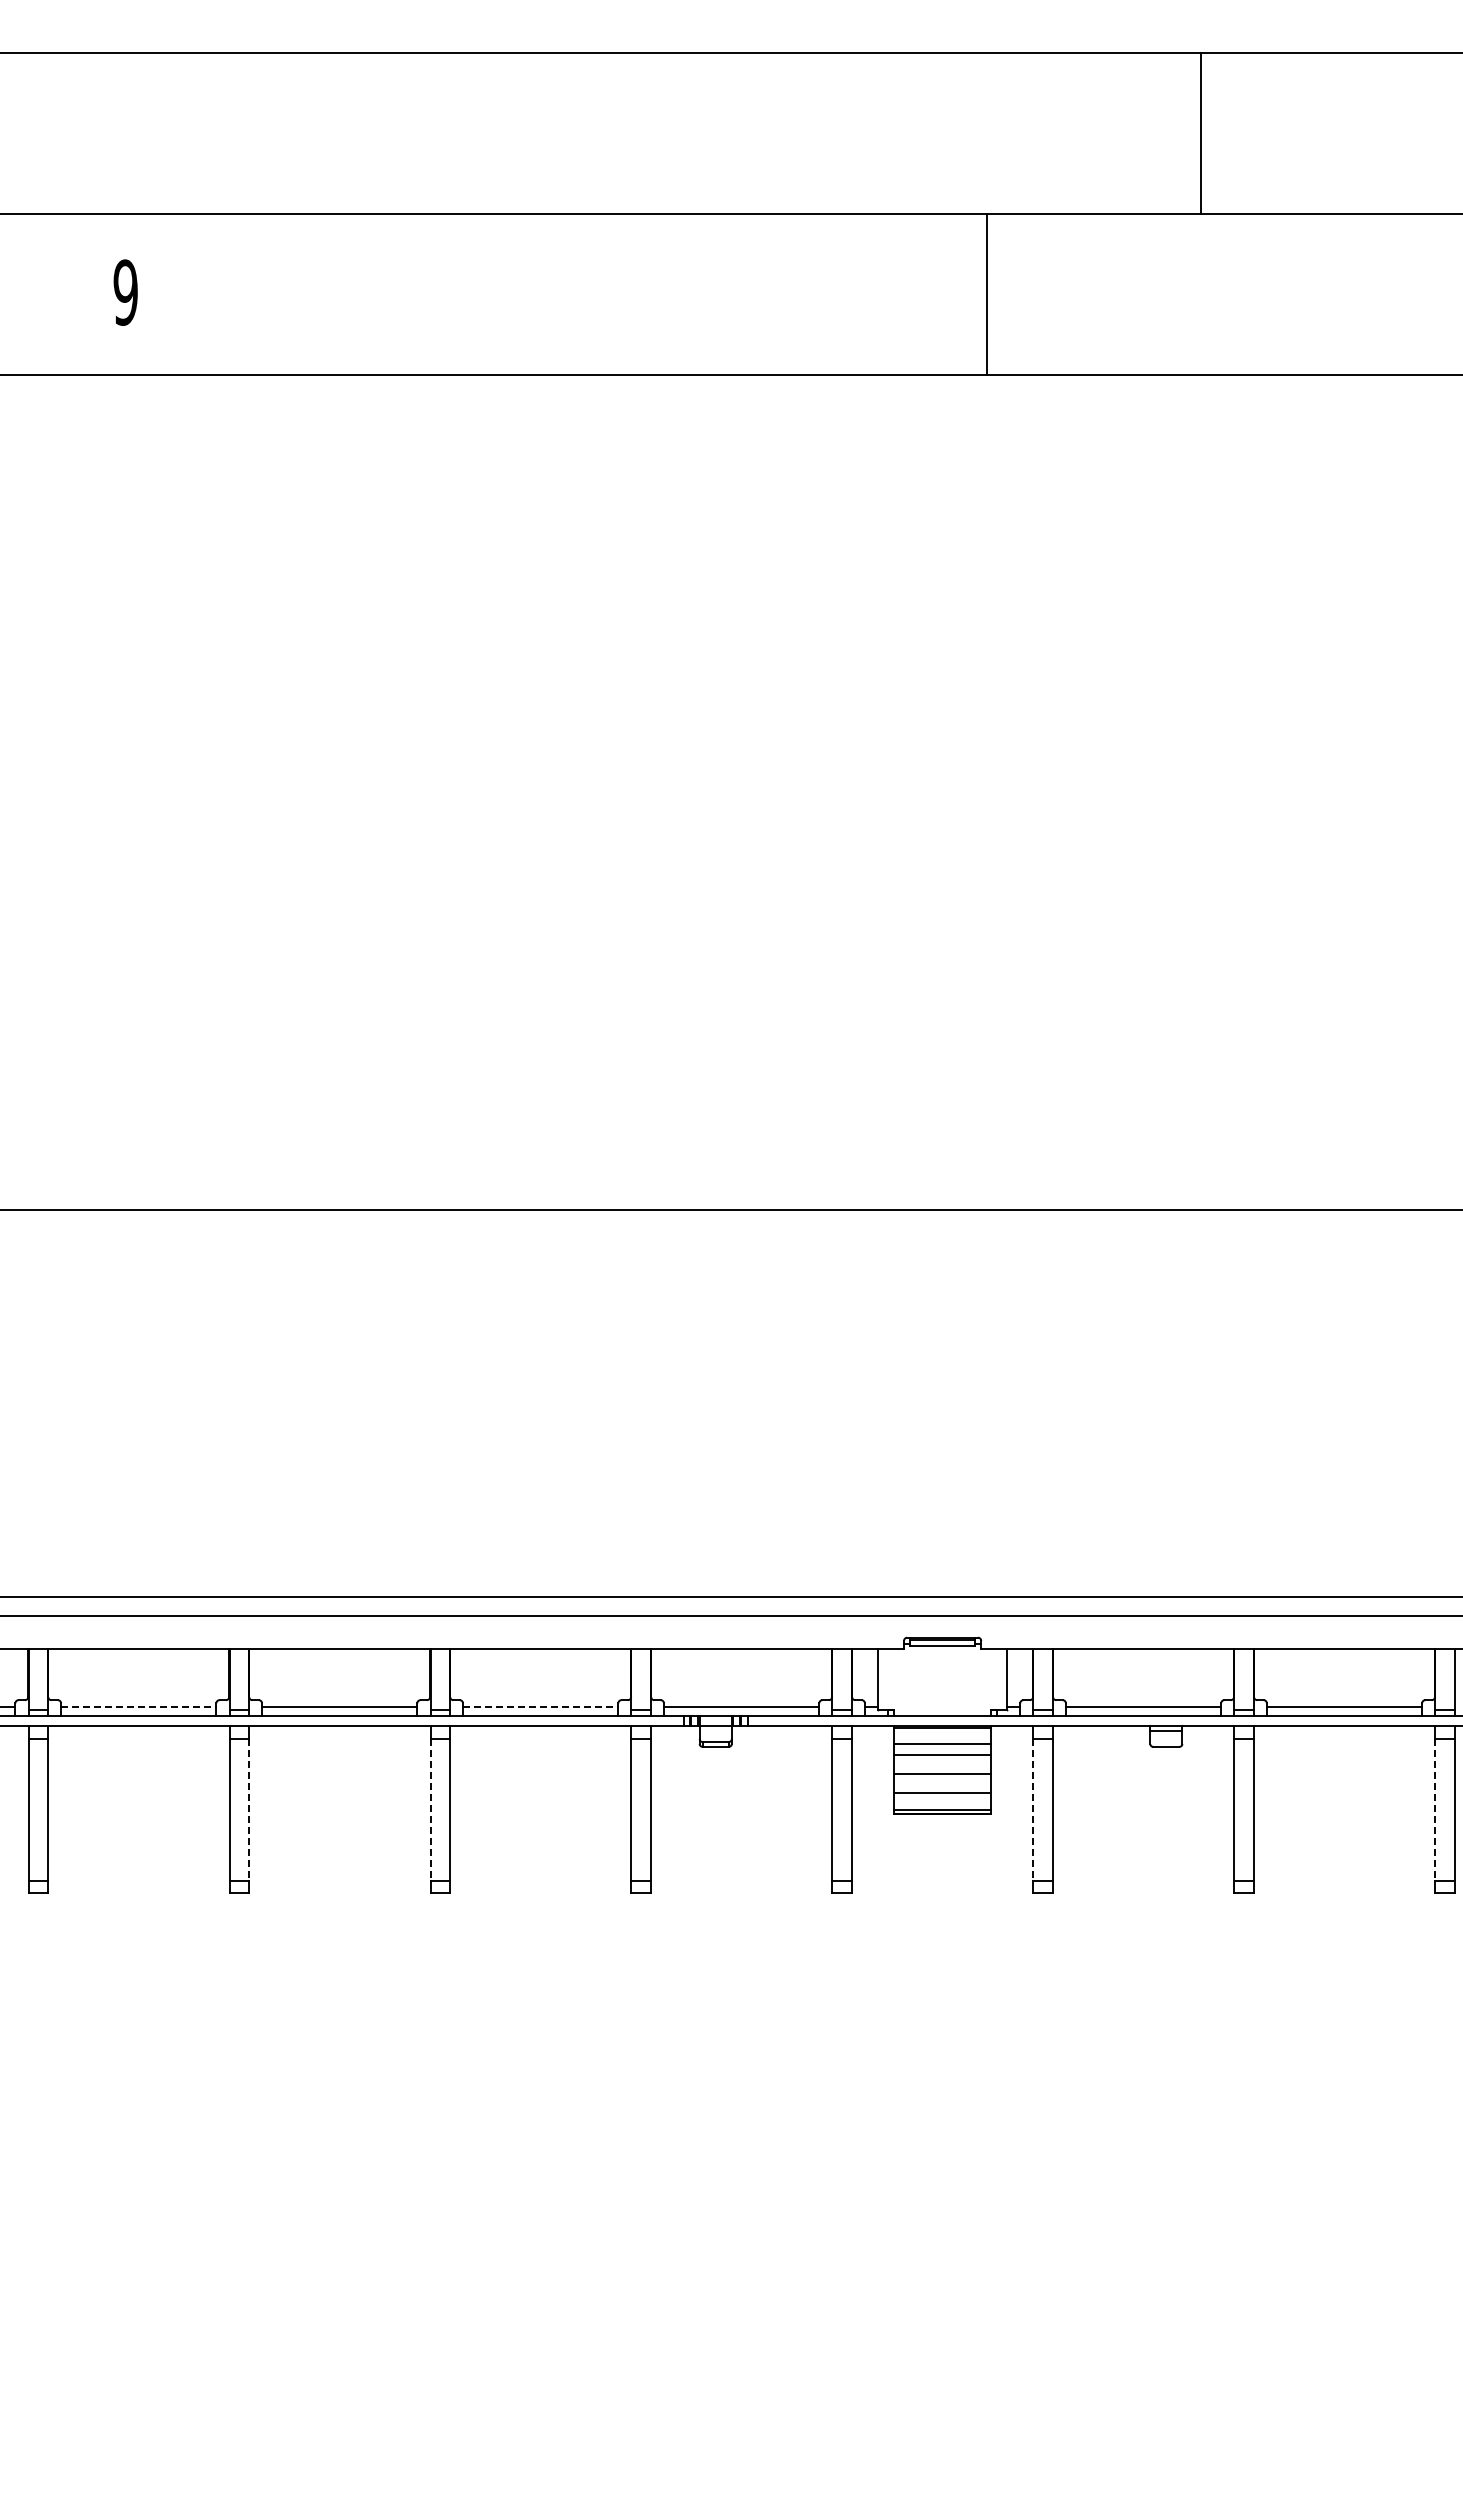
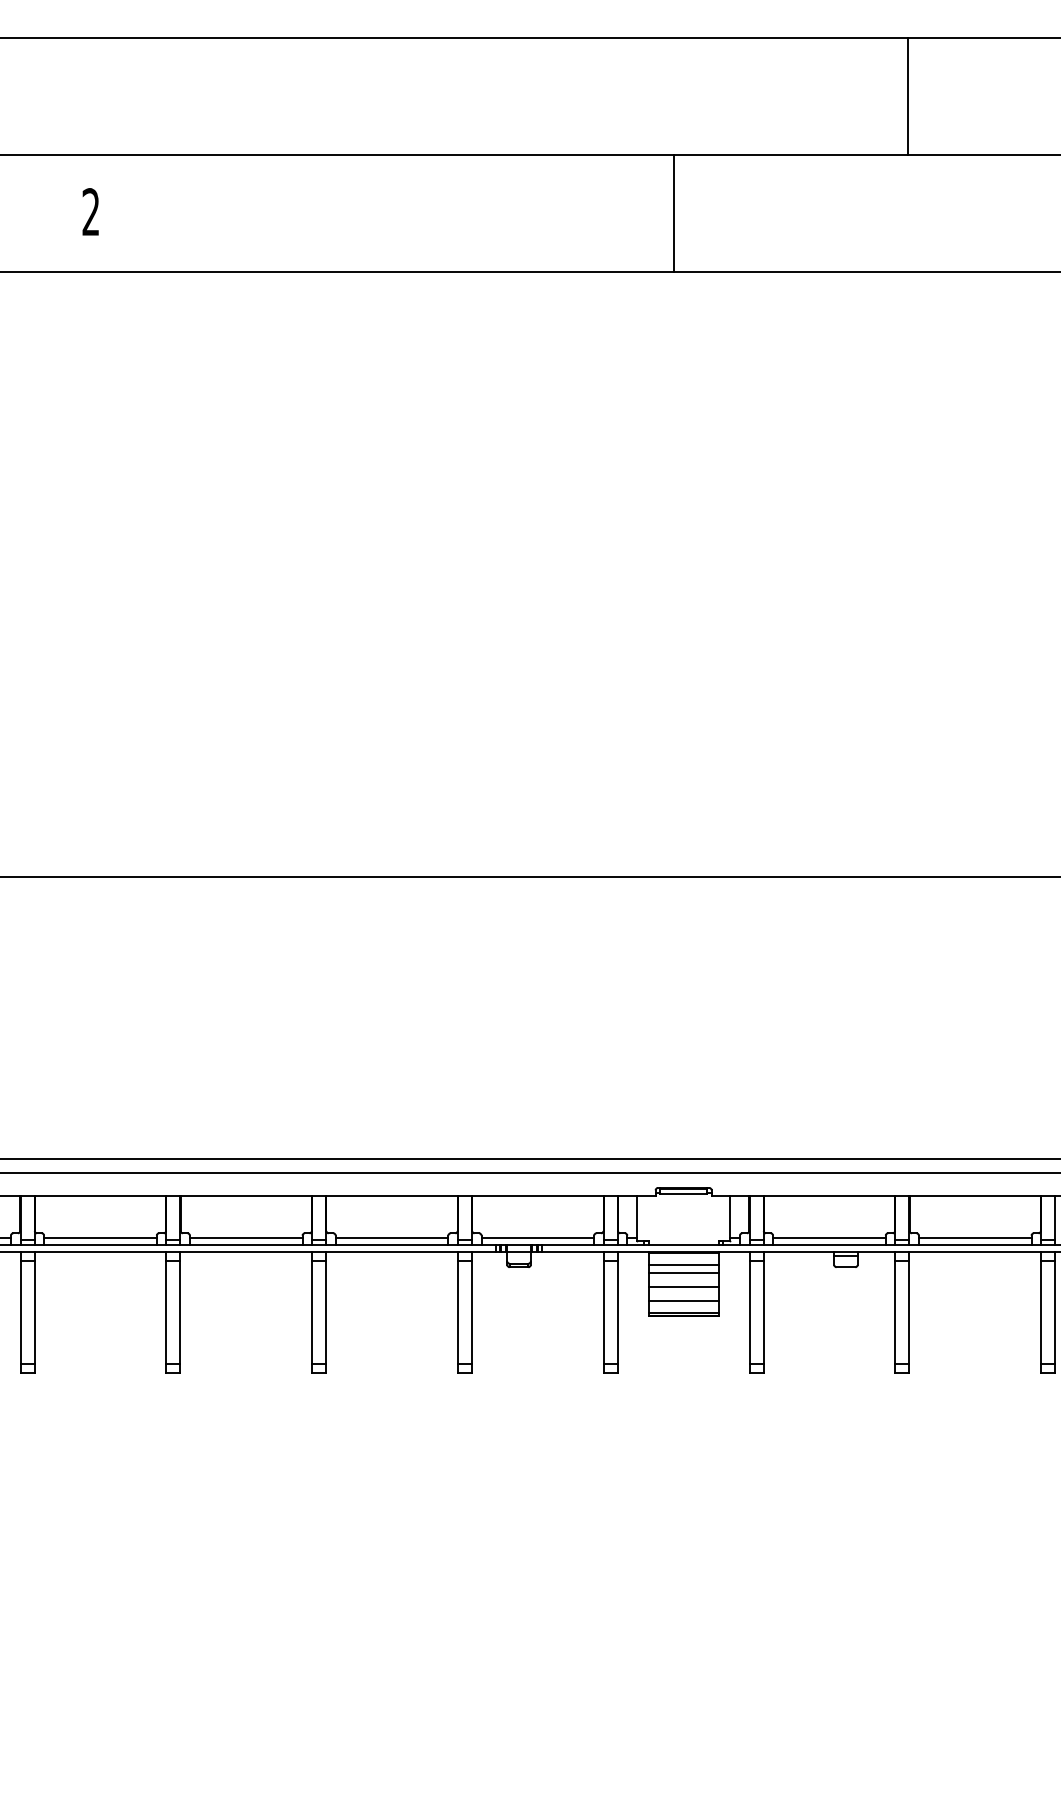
line: (1201, 133) -> (907, 96), moved
text: (125, 292) -> (90, 212), 9 -> 2
line: (987, 294) -> (674, 213), moved
line: (138, 1706) -> (100, 1237), dashed -> solid
line: (540, 1706) -> (391, 1237), dashed -> solid
line: (248, 1809) -> (180, 1312), dashed -> solid
line: (430, 1809) -> (312, 1312), dashed -> solid
line: (1033, 1809) -> (749, 1312), dashed -> solid
line: (1435, 1809) -> (1041, 1312), dashed -> solid

